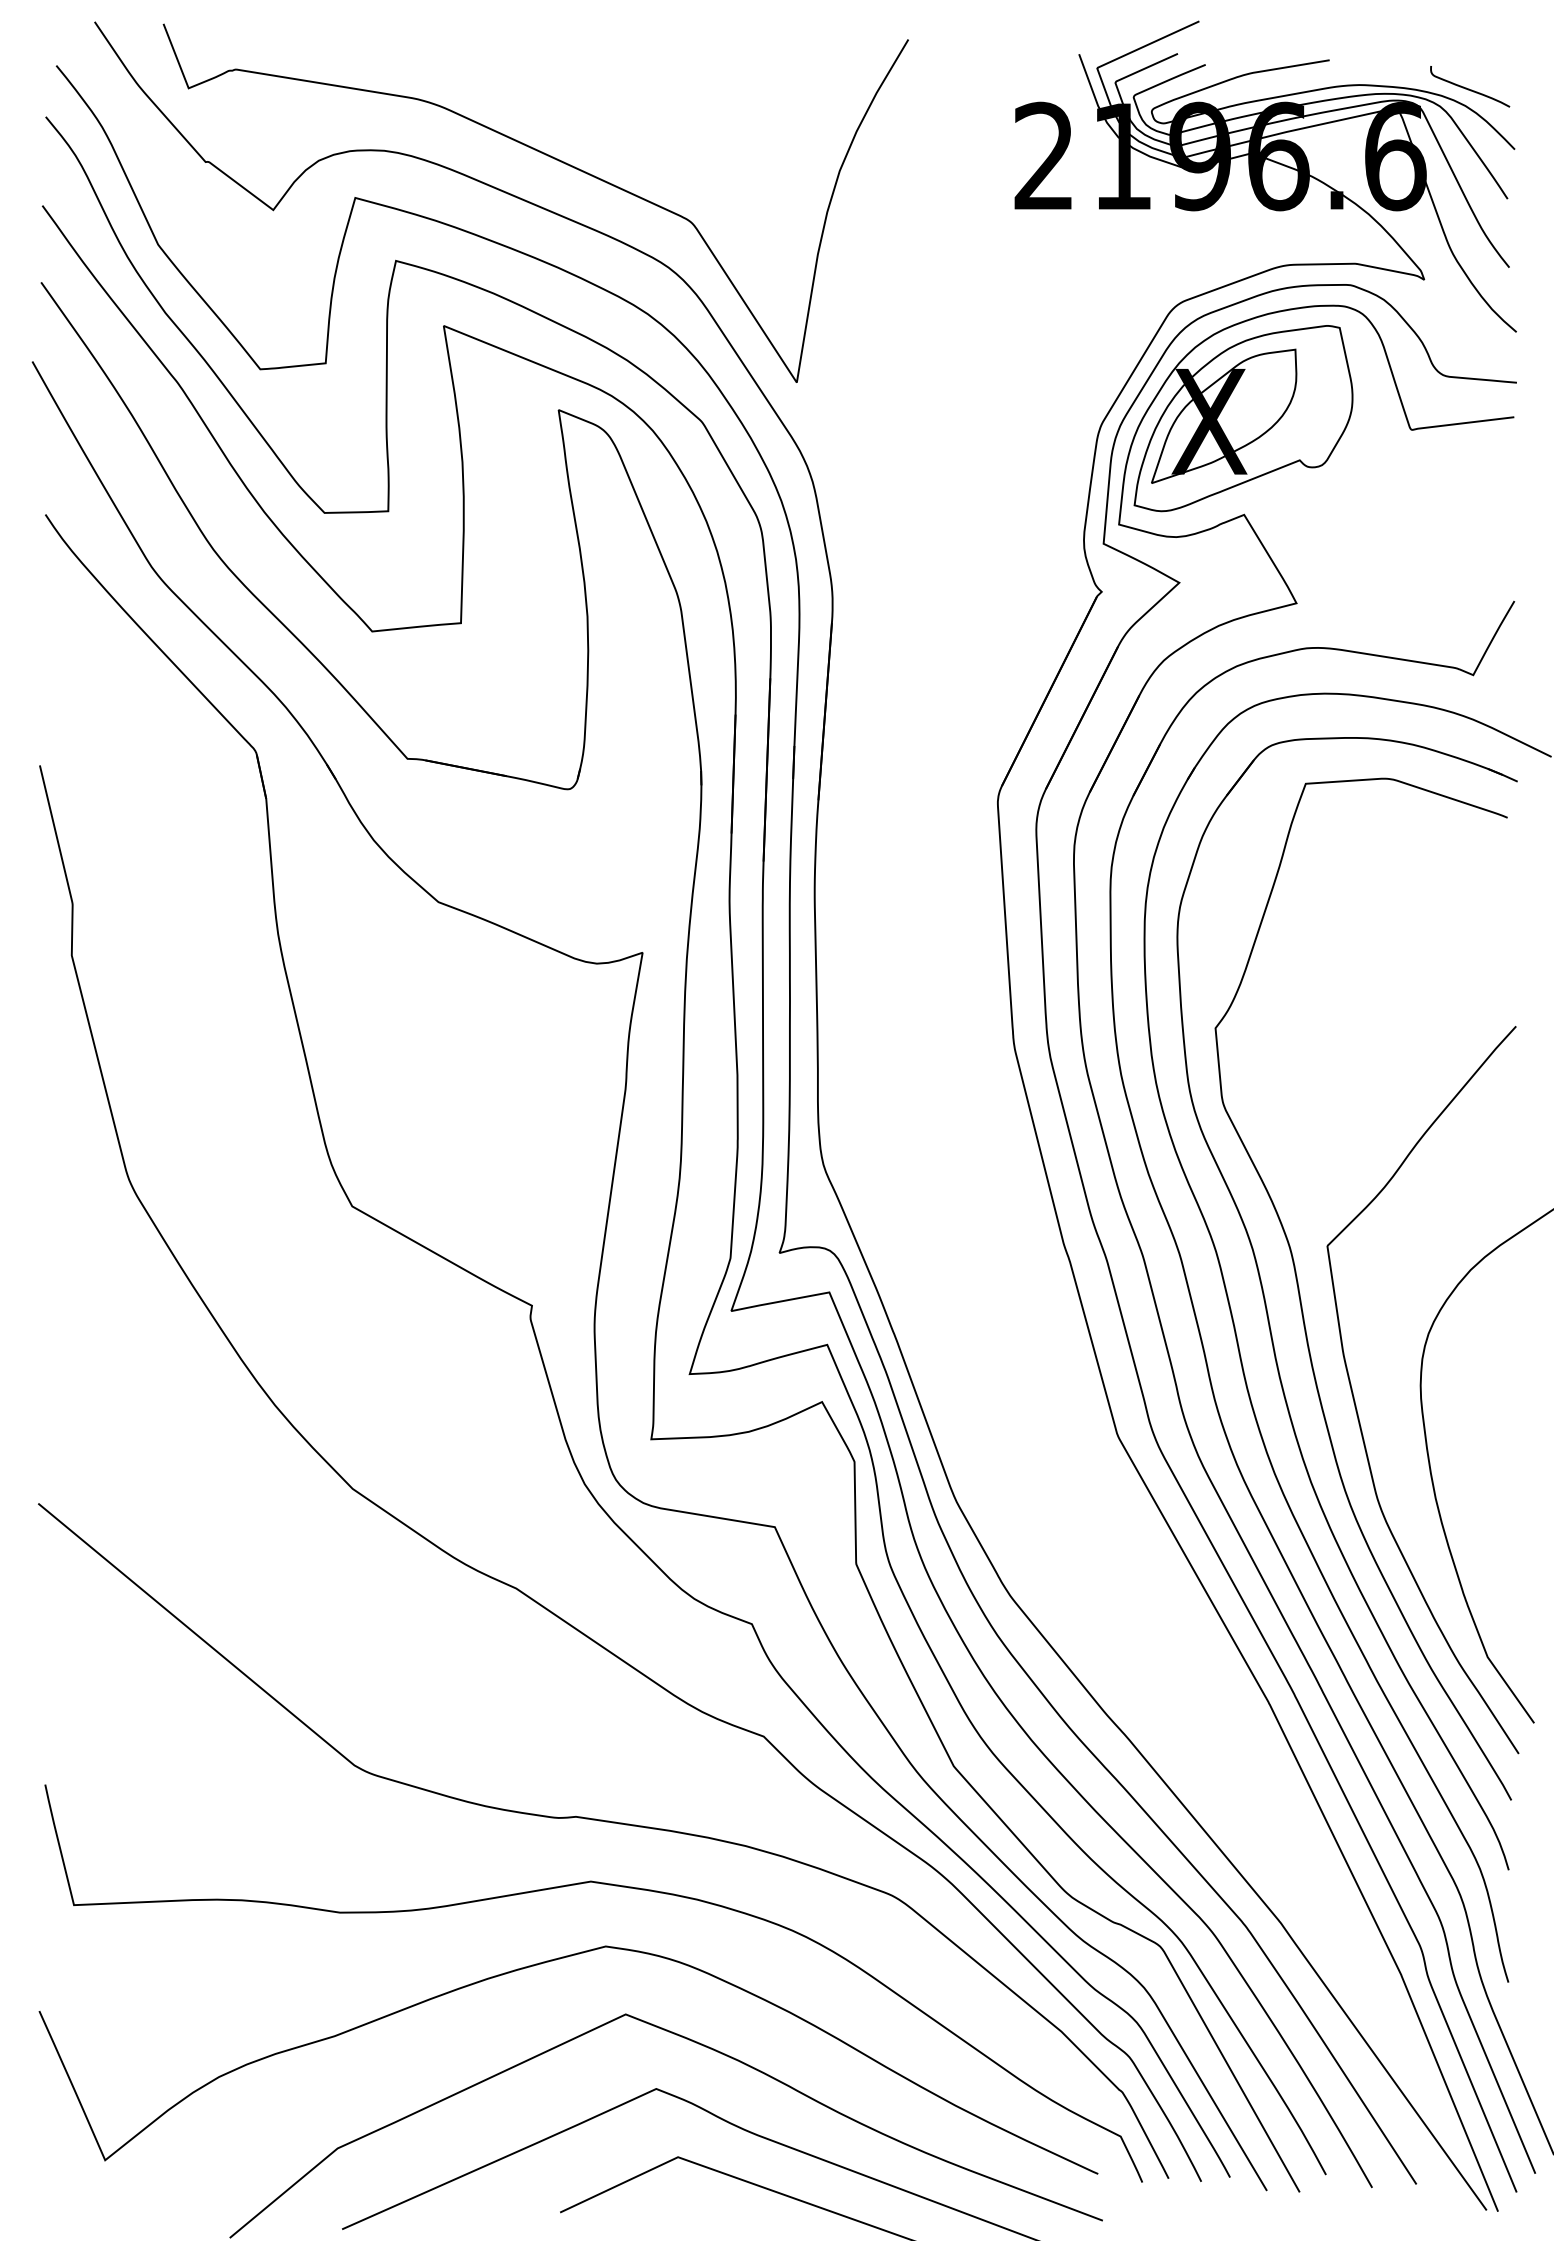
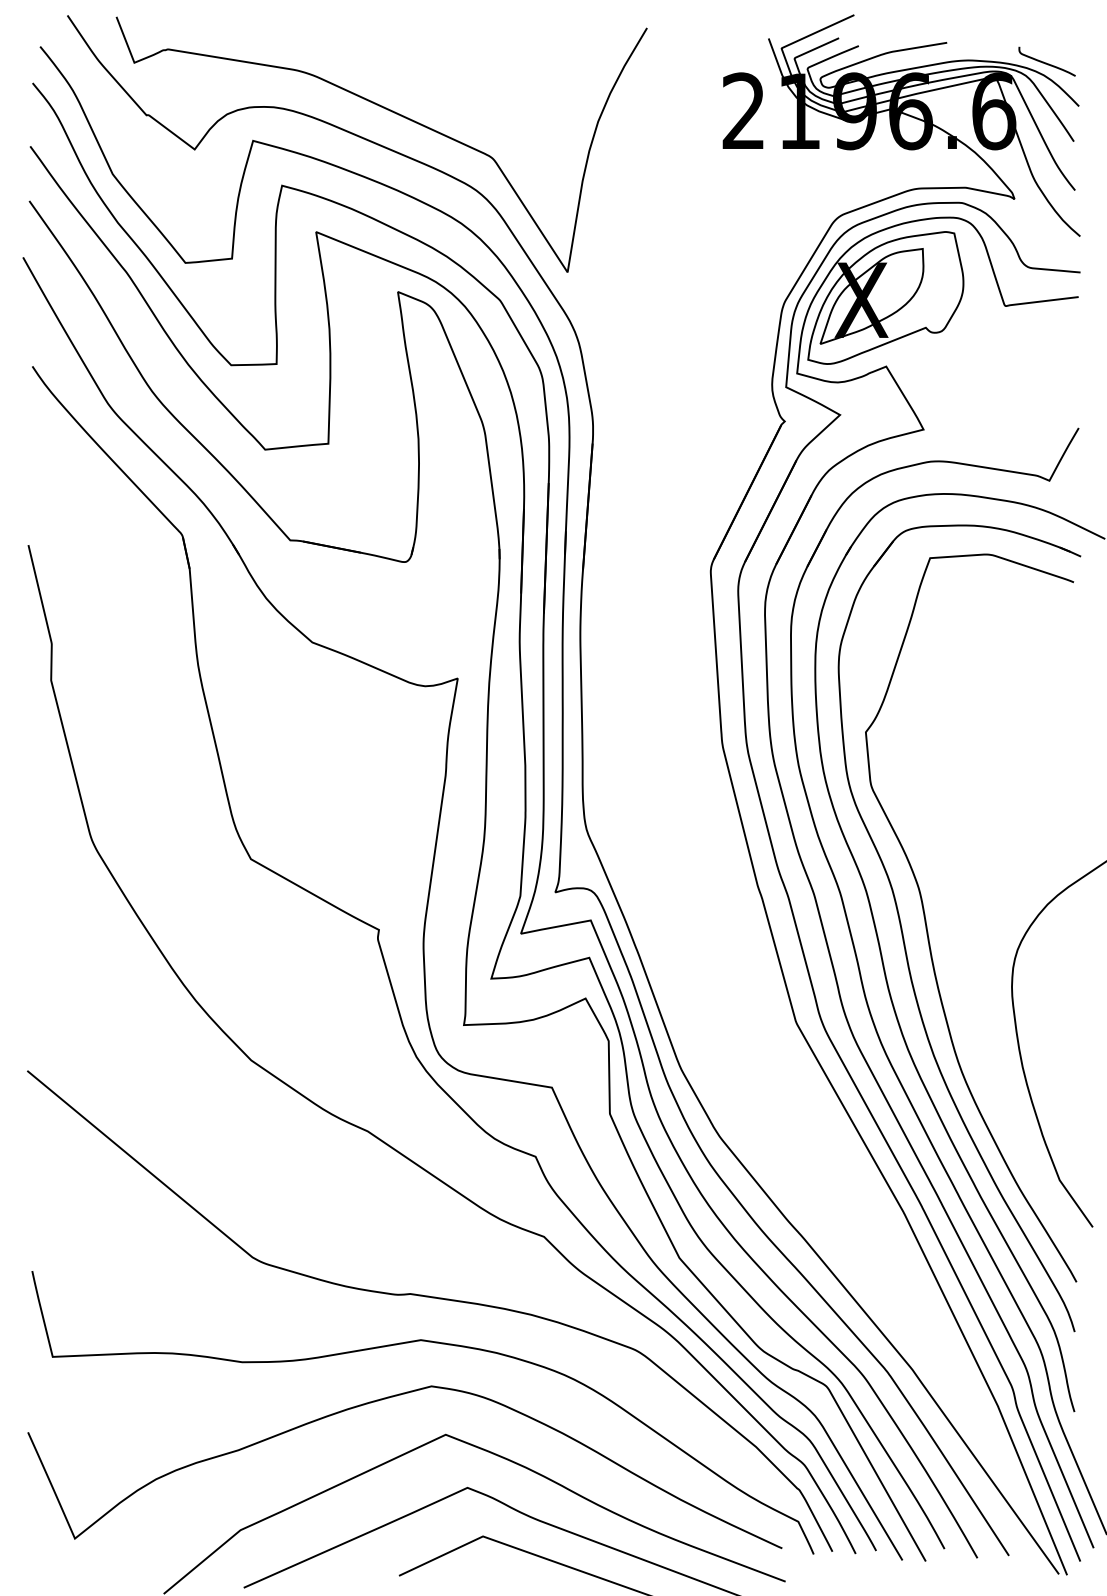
curve: (1356, 1405) -> (966, 1001), removed

